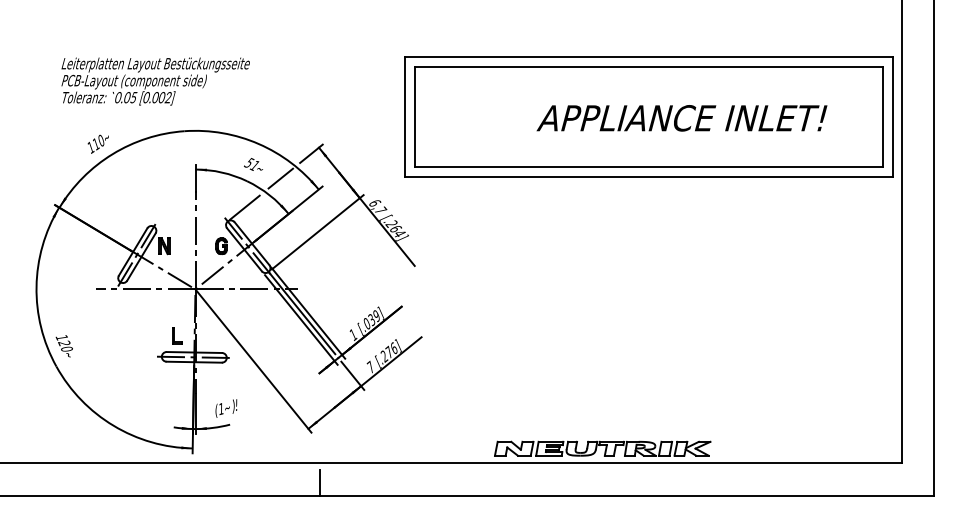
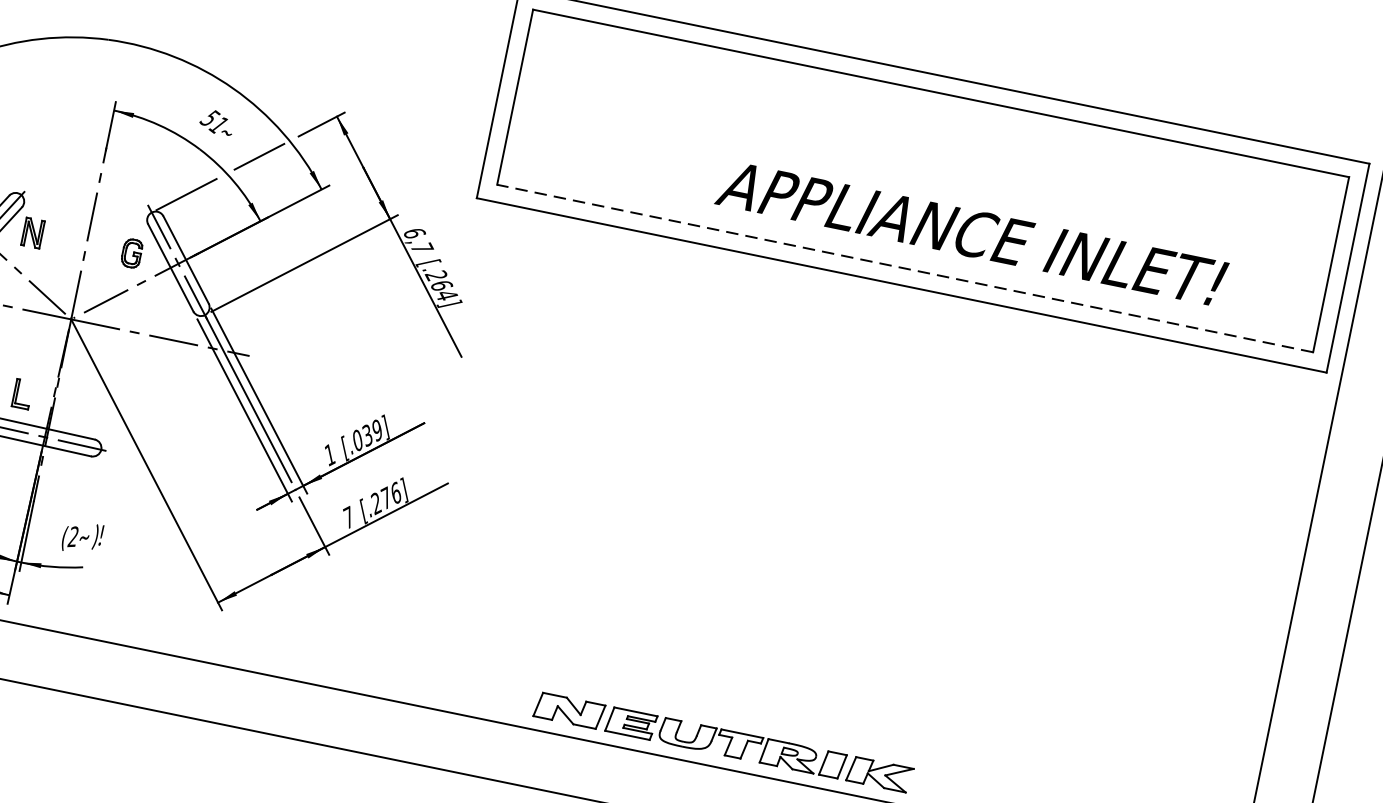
text: (681, 118) -> (970, 233), moved
line: (648, 167) -> (903, 268), solid -> dashed
text: (221, 409) -> (73, 537), (1 -> (2
line: (319, 482) -> (218, 699), removed

